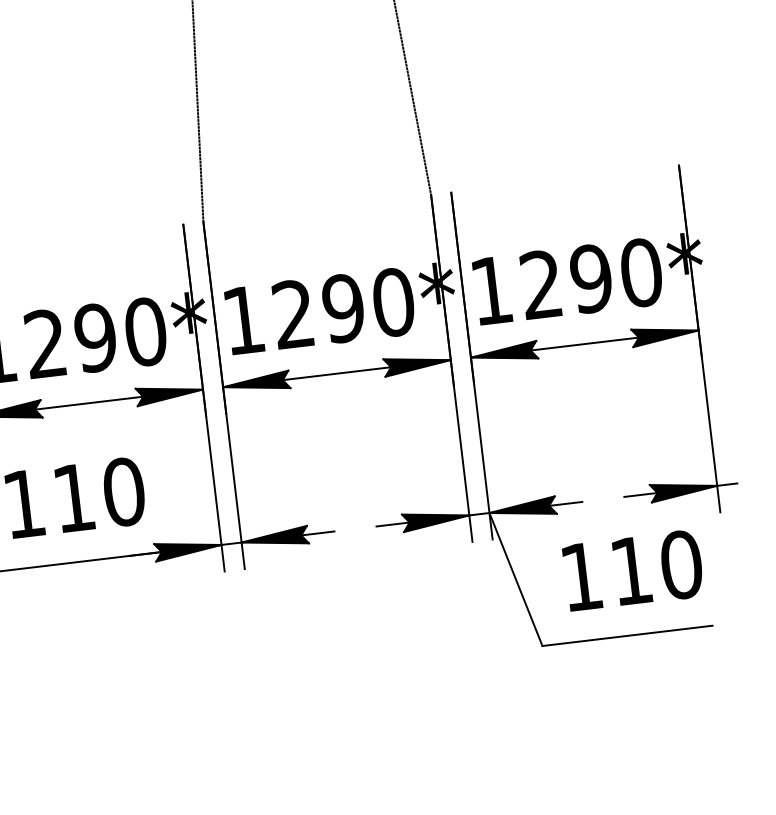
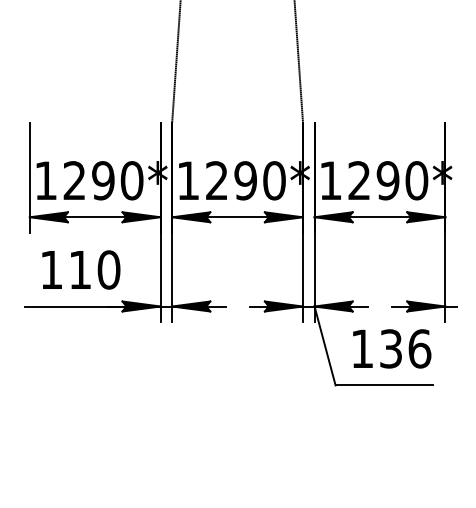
text: (656, 567) -> (405, 348), 110 -> 136

